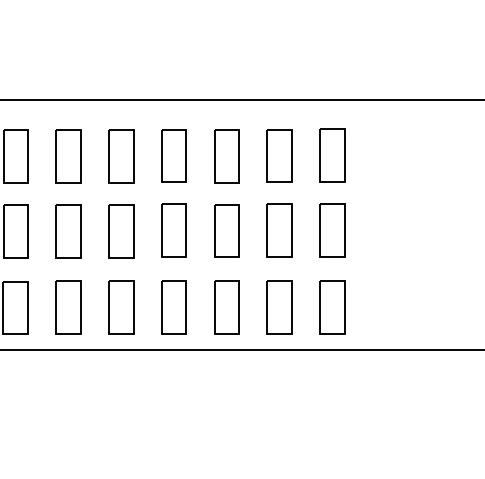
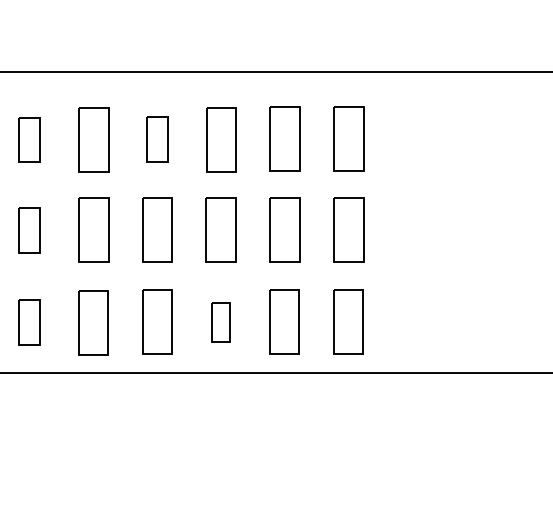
part: (173, 155) -> (156, 138), size x0.7
part: (68, 156) -> (29, 139), size x0.7
part: (68, 231) -> (29, 230), size x0.7
part: (68, 307) -> (29, 322), size x0.7
part: (226, 307) -> (220, 322), size x0.6

